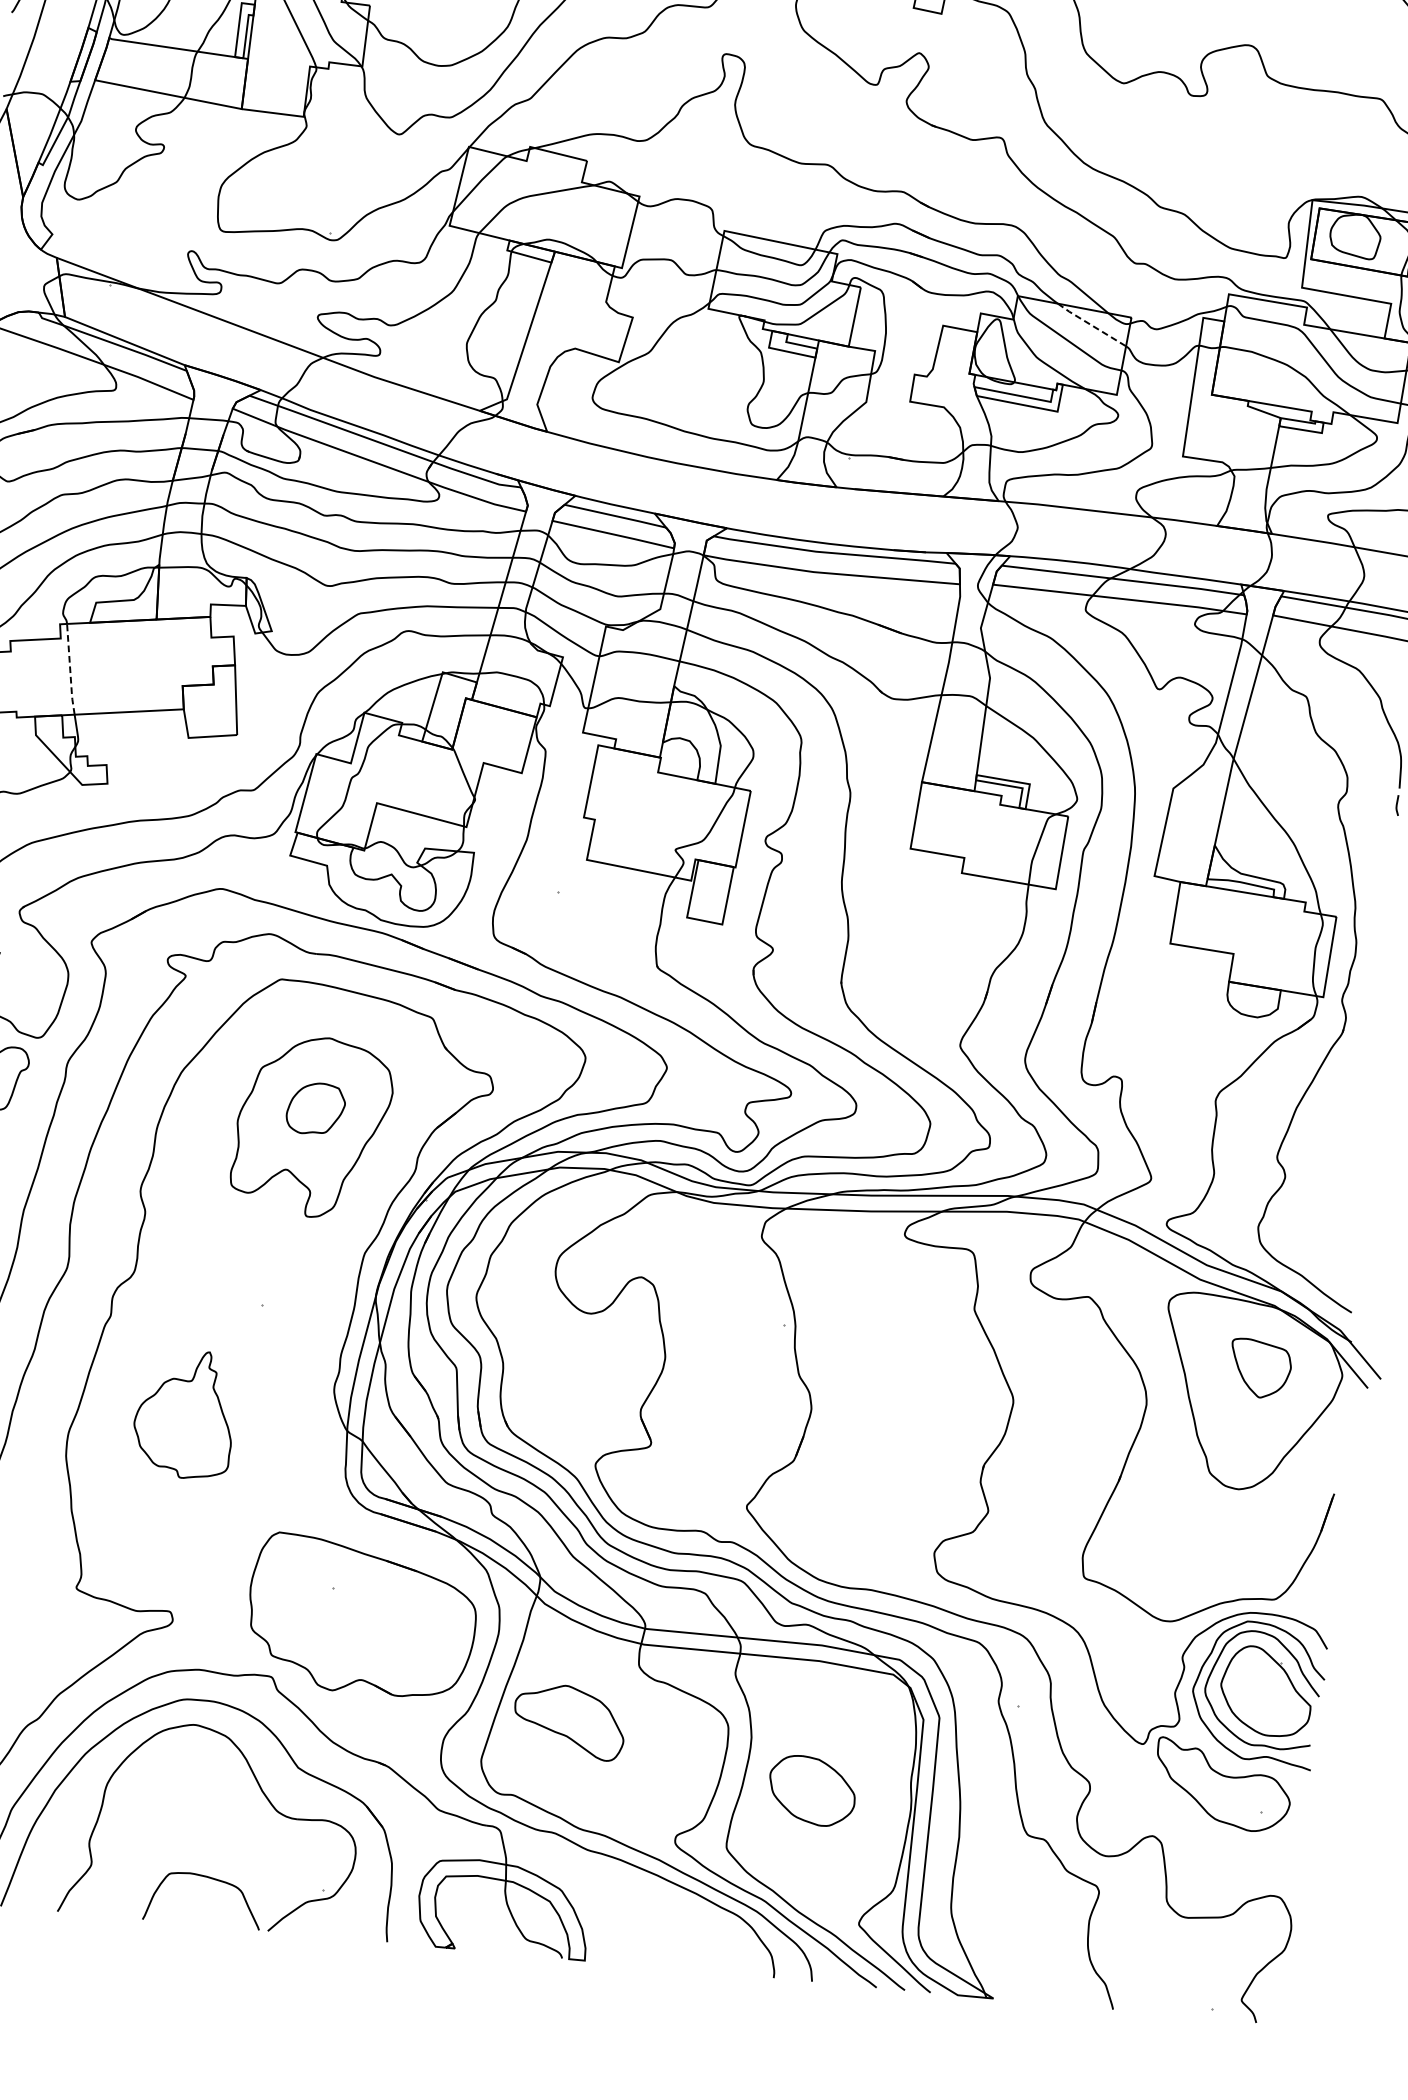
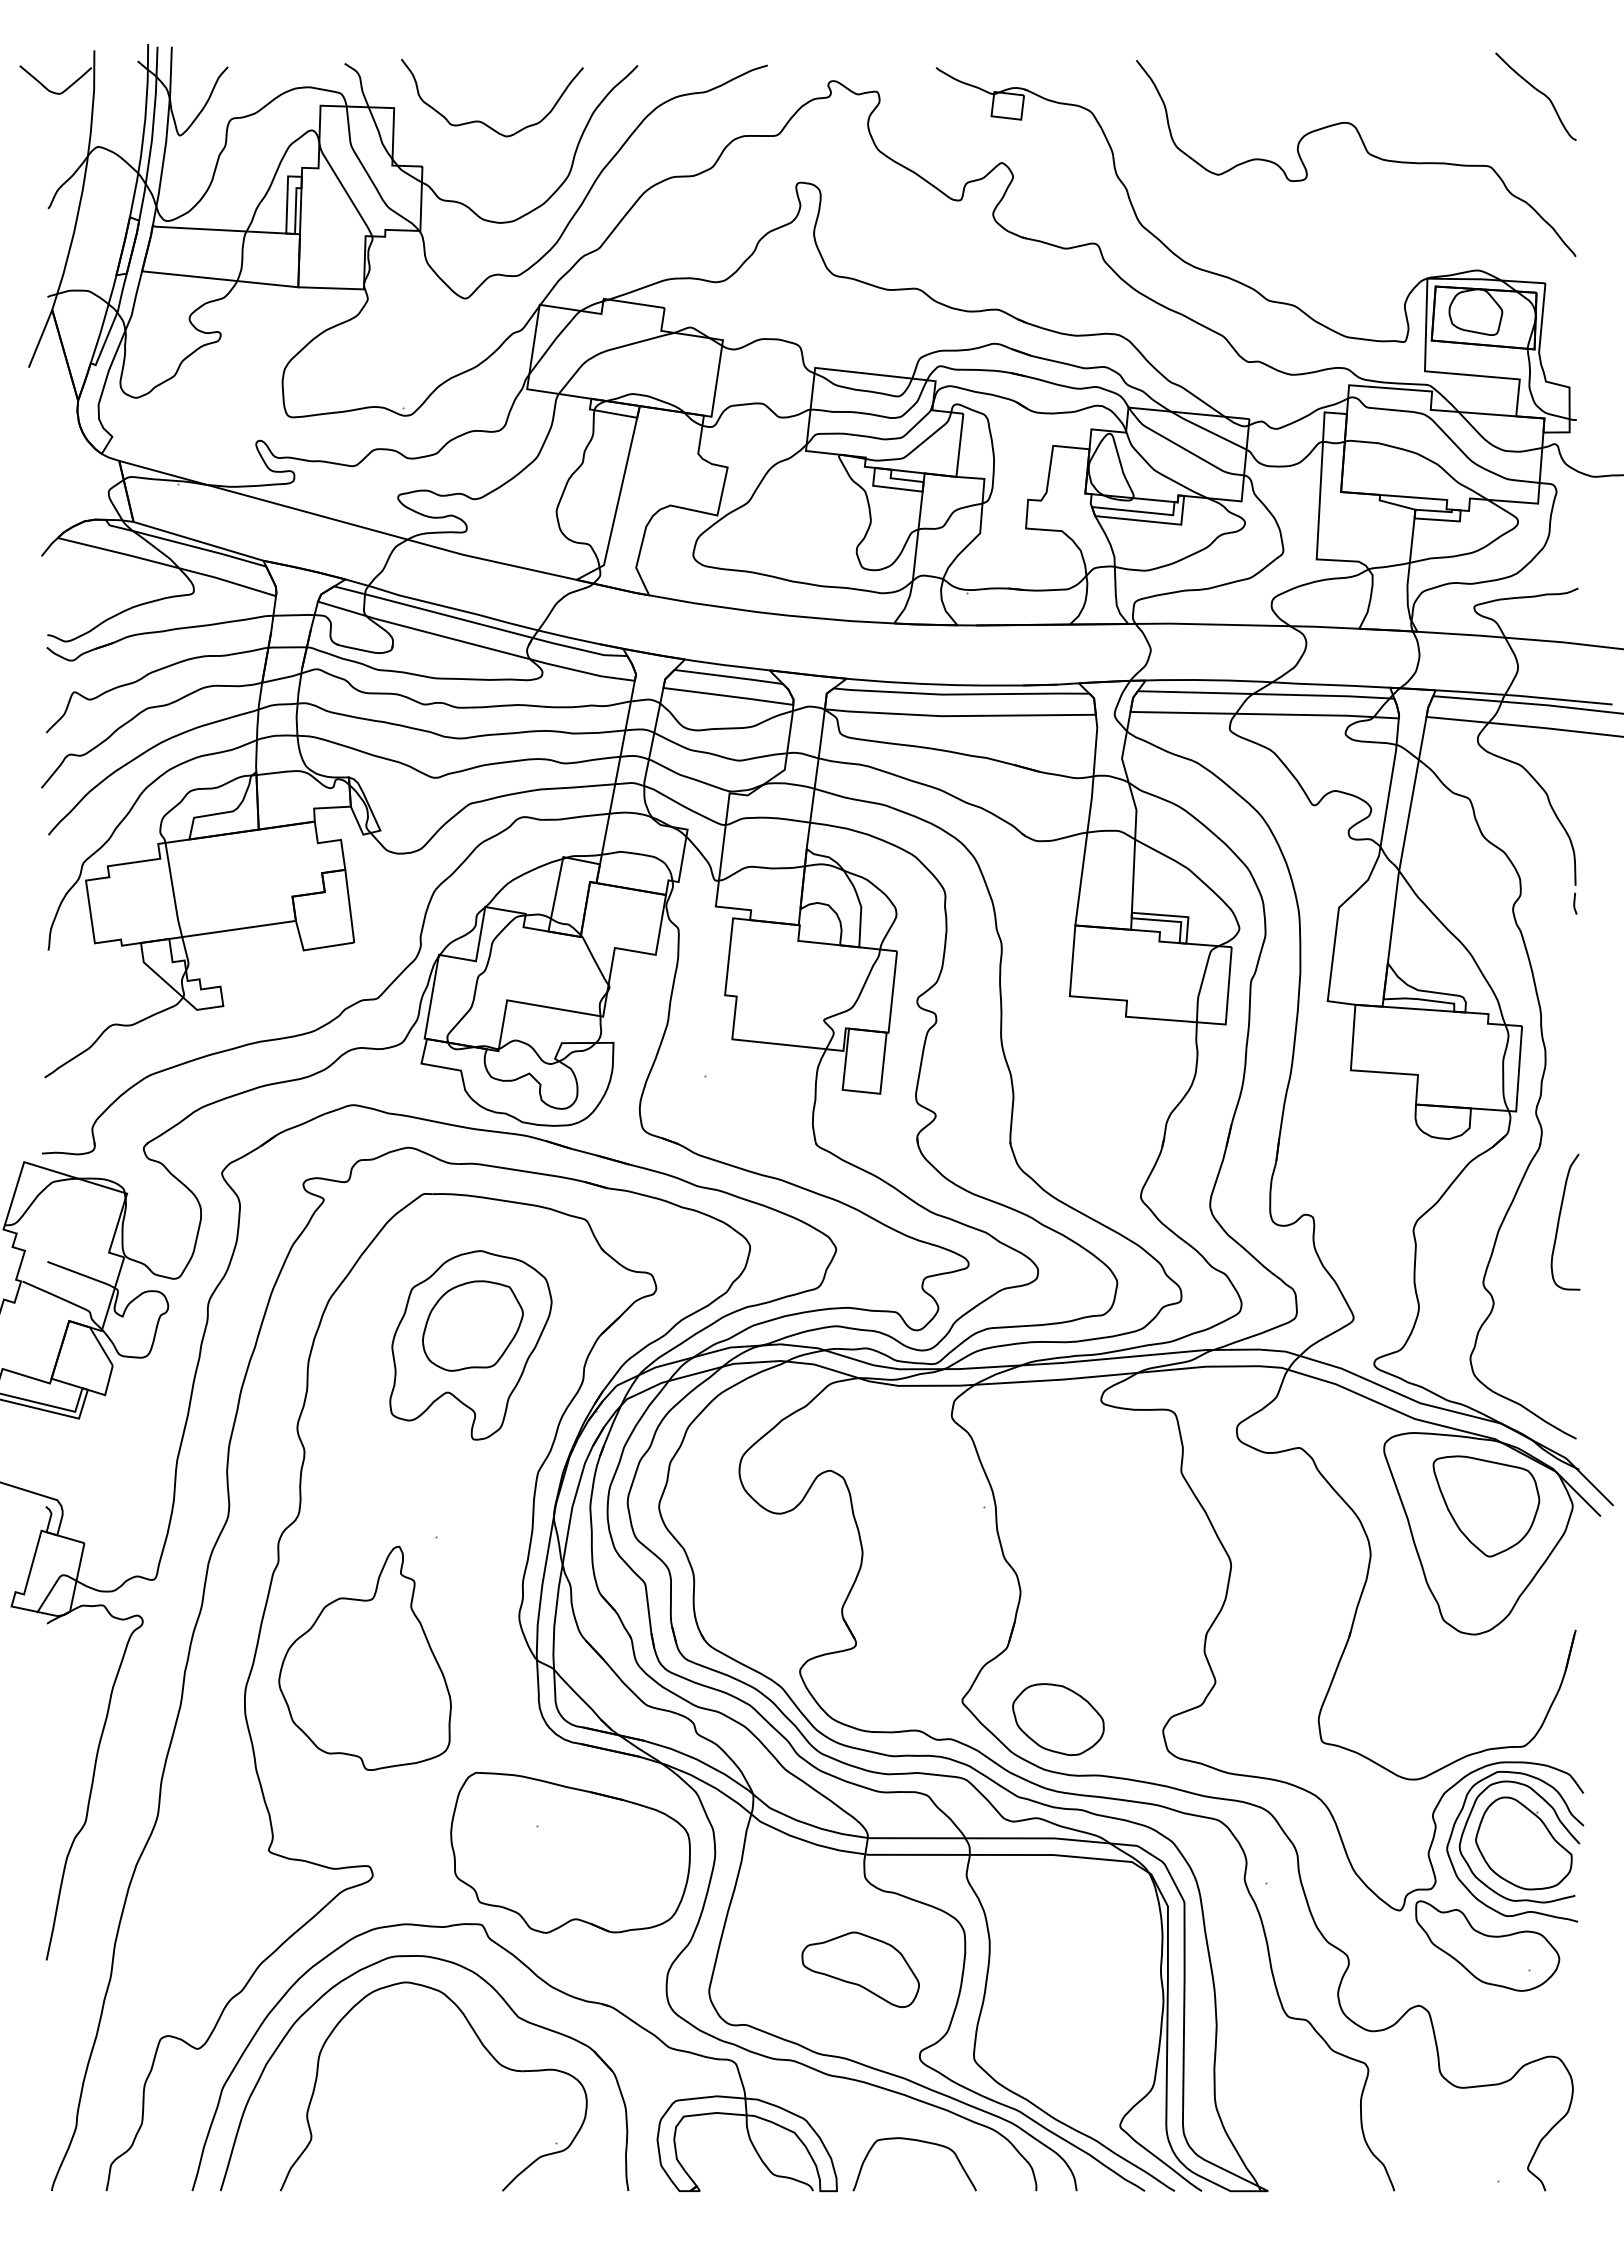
line: (1090, 324) -> (1207, 430), dashed -> solid
line: (70, 669) -> (173, 890), dashed -> solid
curve: (1354, 1105) -> (1559, 1221), added
part: (315, 1108) -> (472, 1325), size x1.67
part: (1260, 1368) -> (1486, 1506), size x1.67
part: (184, 1413) -> (364, 1657), size x1.67
part: (569, 1721) -> (860, 1969), moved
part: (812, 1790) -> (1058, 1719), moved
curve: (206, 1878) -> (916, 2141), moved

